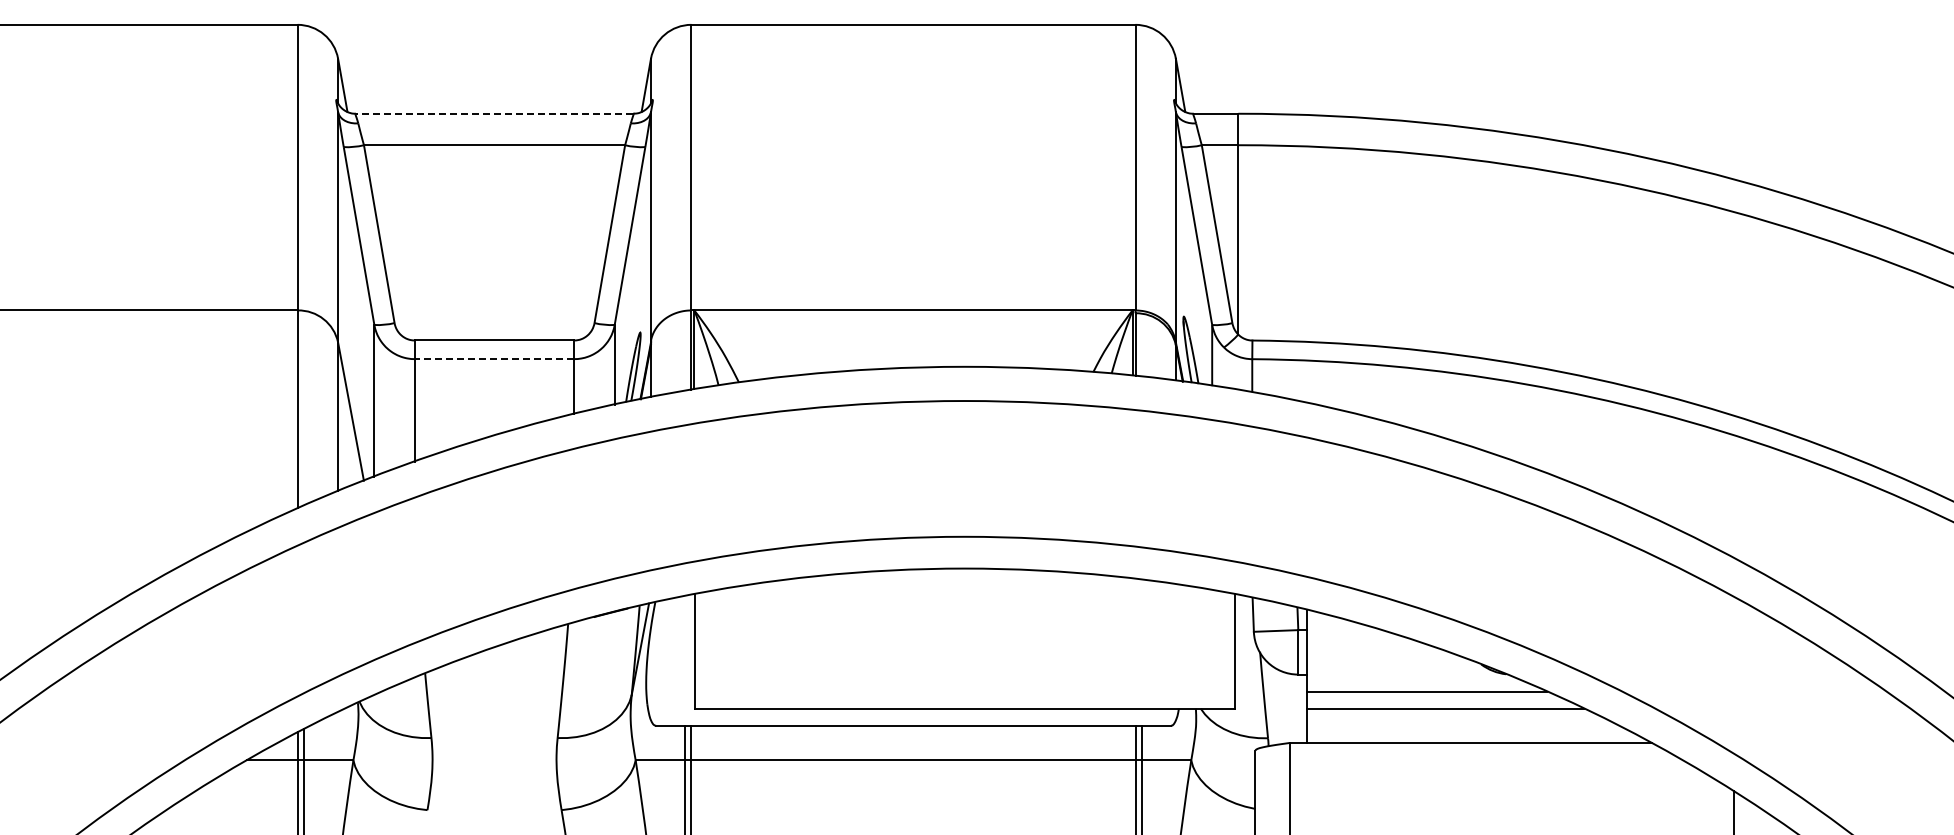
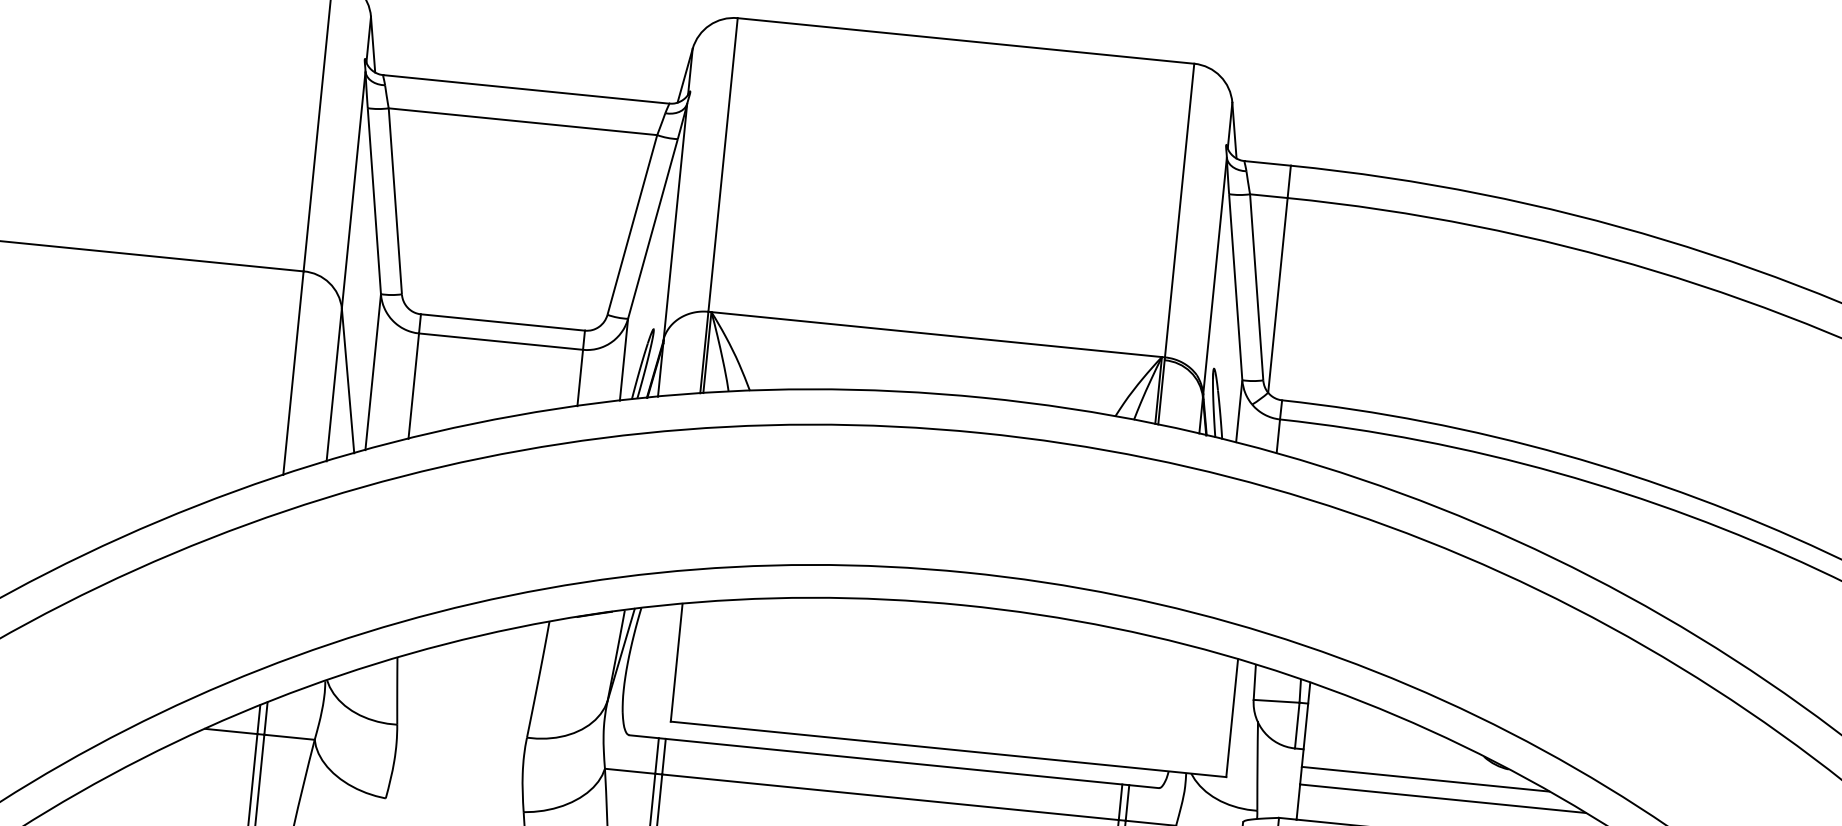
line: (494, 113) -> (526, 89), dashed -> solid
line: (494, 359) -> (500, 342), dashed -> solid

